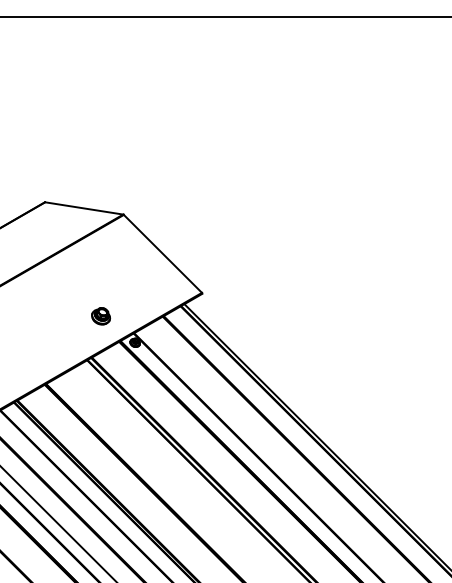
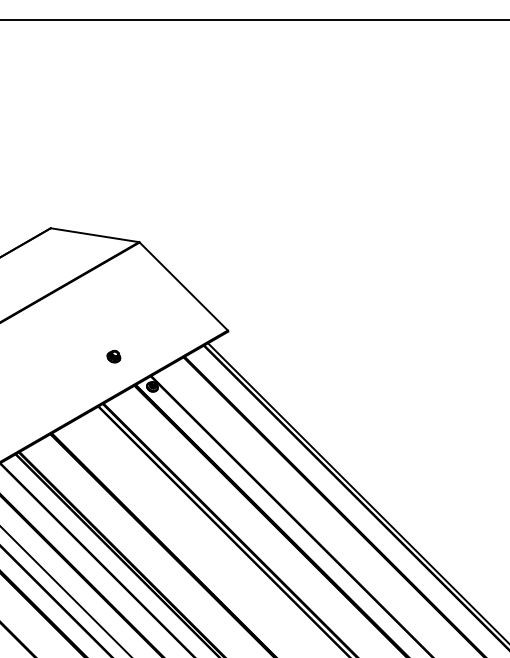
part: (100, 315) -> (113, 356), size x0.62

